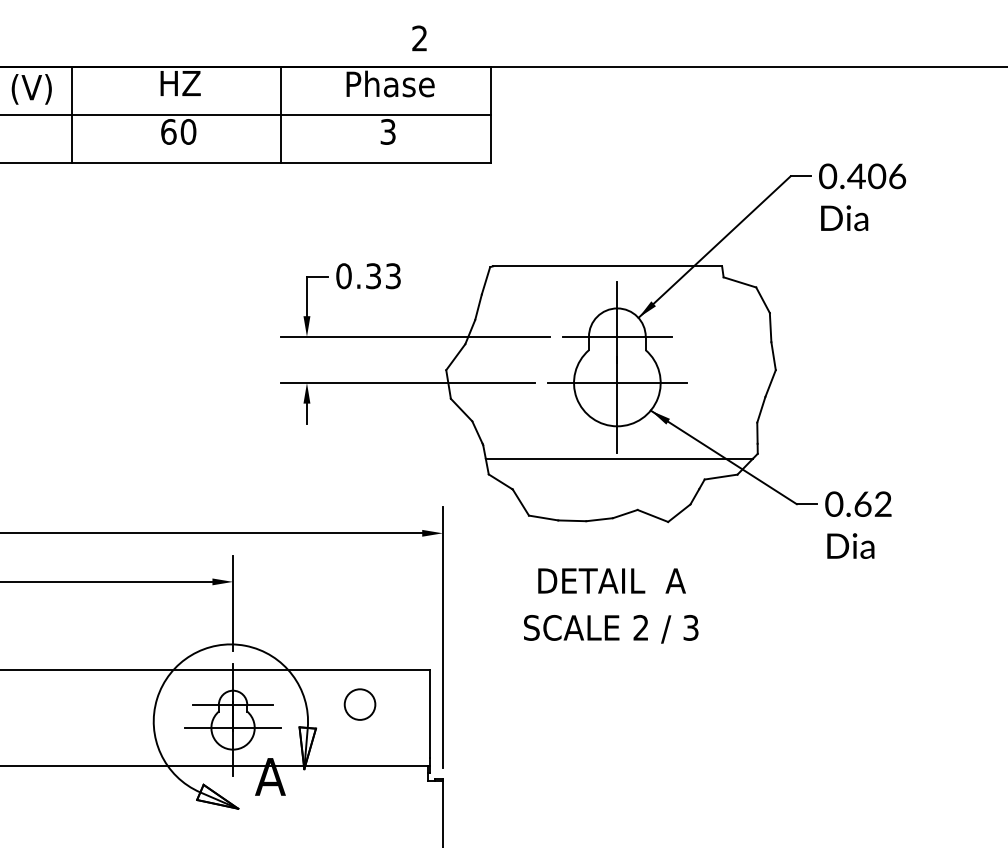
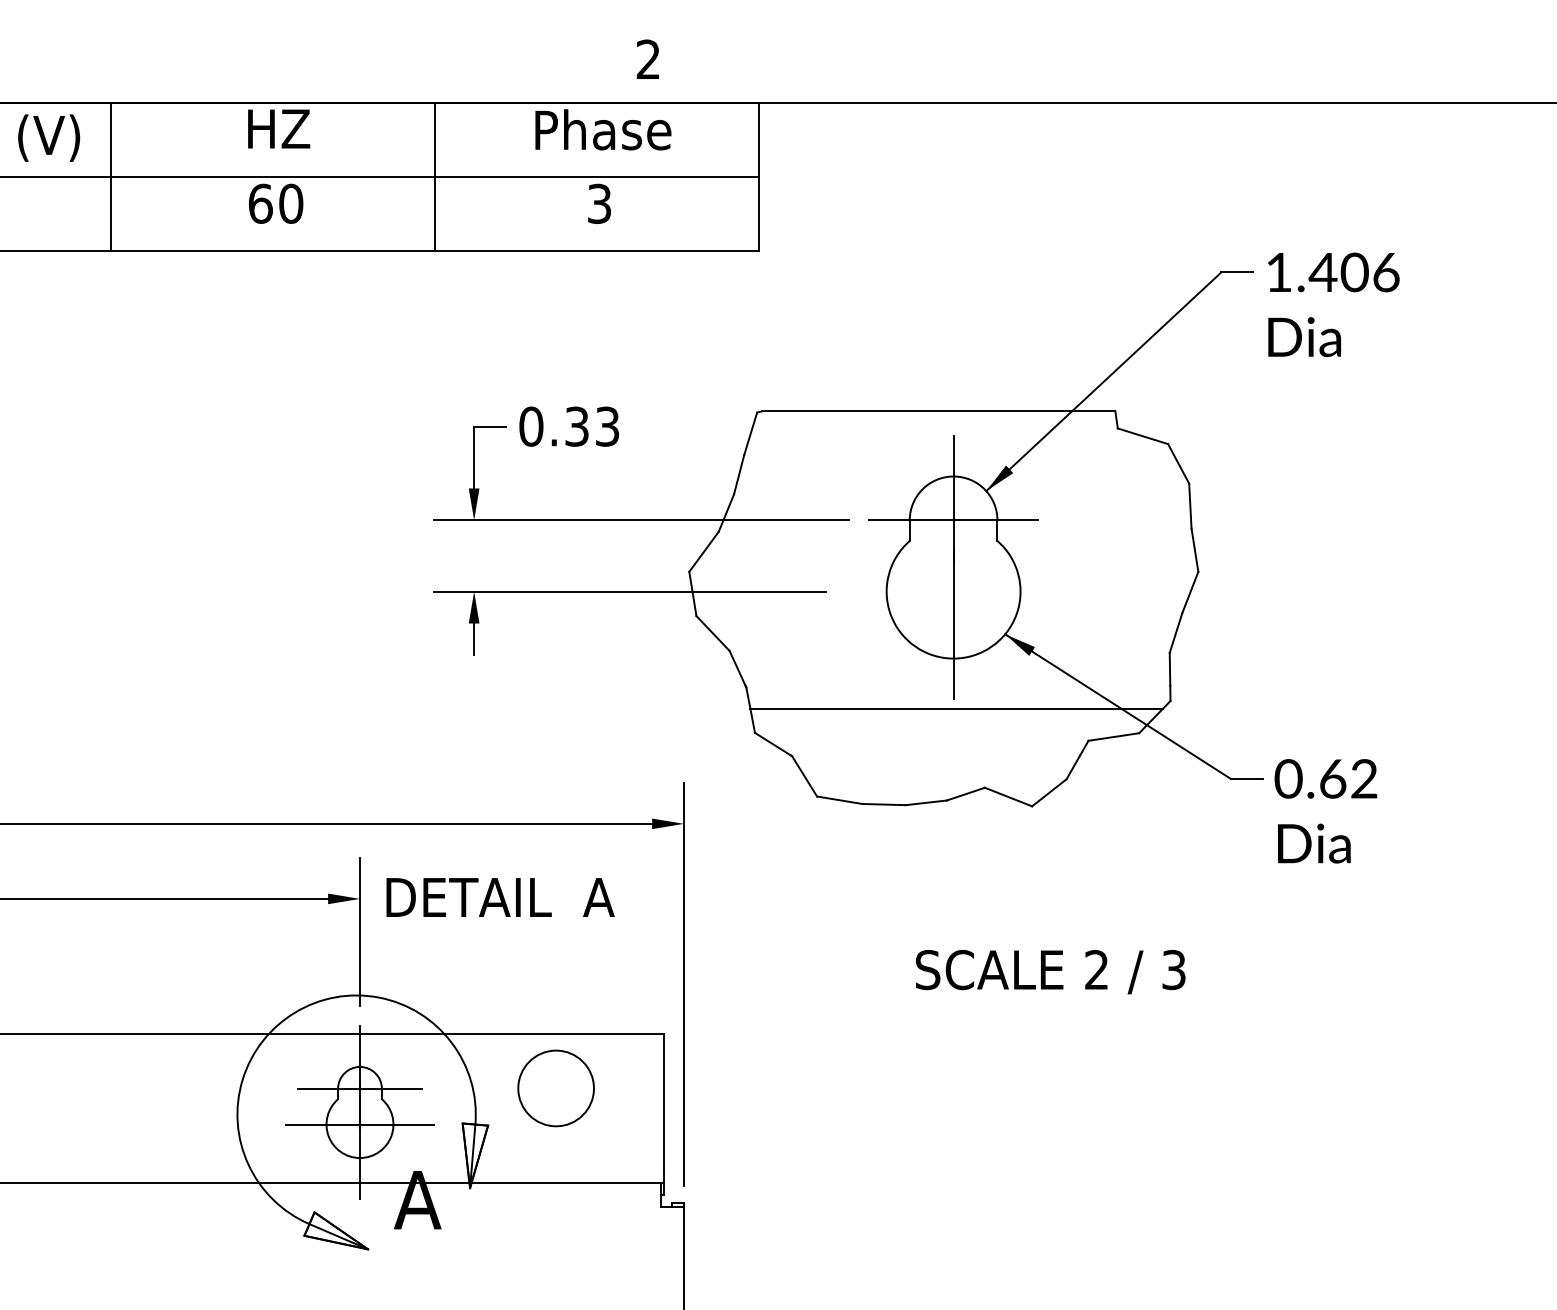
text: (828, 176) -> (1279, 272), 0.406 -> 1.406
line: (616, 382) -> (952, 590), removed
text: (611, 580) -> (499, 896), moved
text: (611, 629) -> (1051, 972), moved
circle: (359, 704) -> (555, 1088), size x1.6

